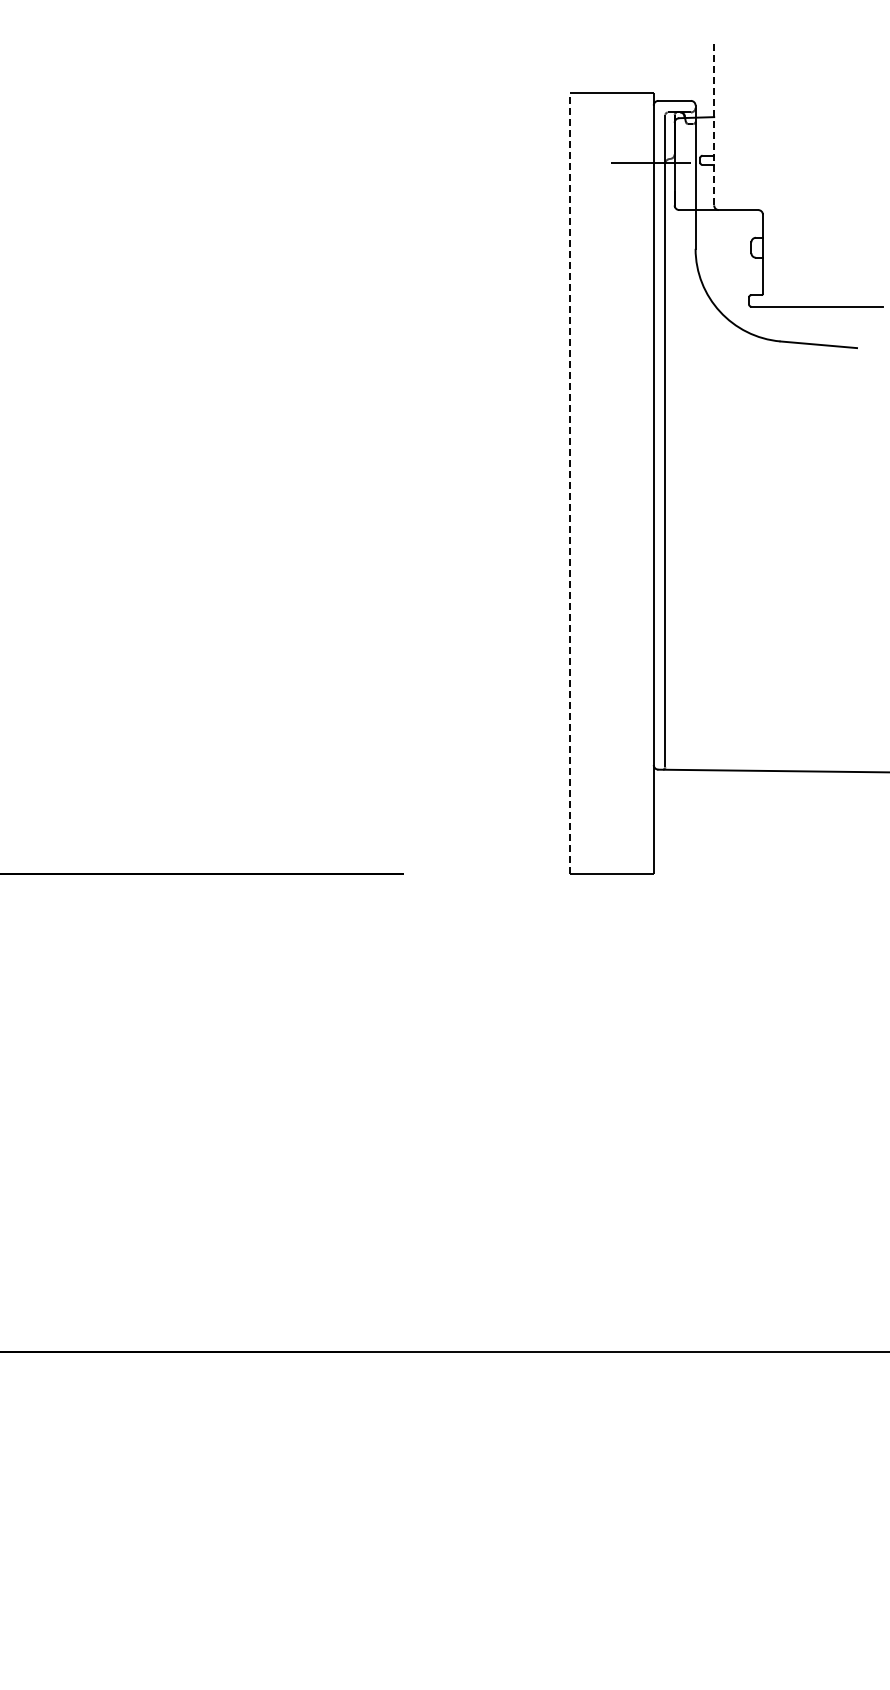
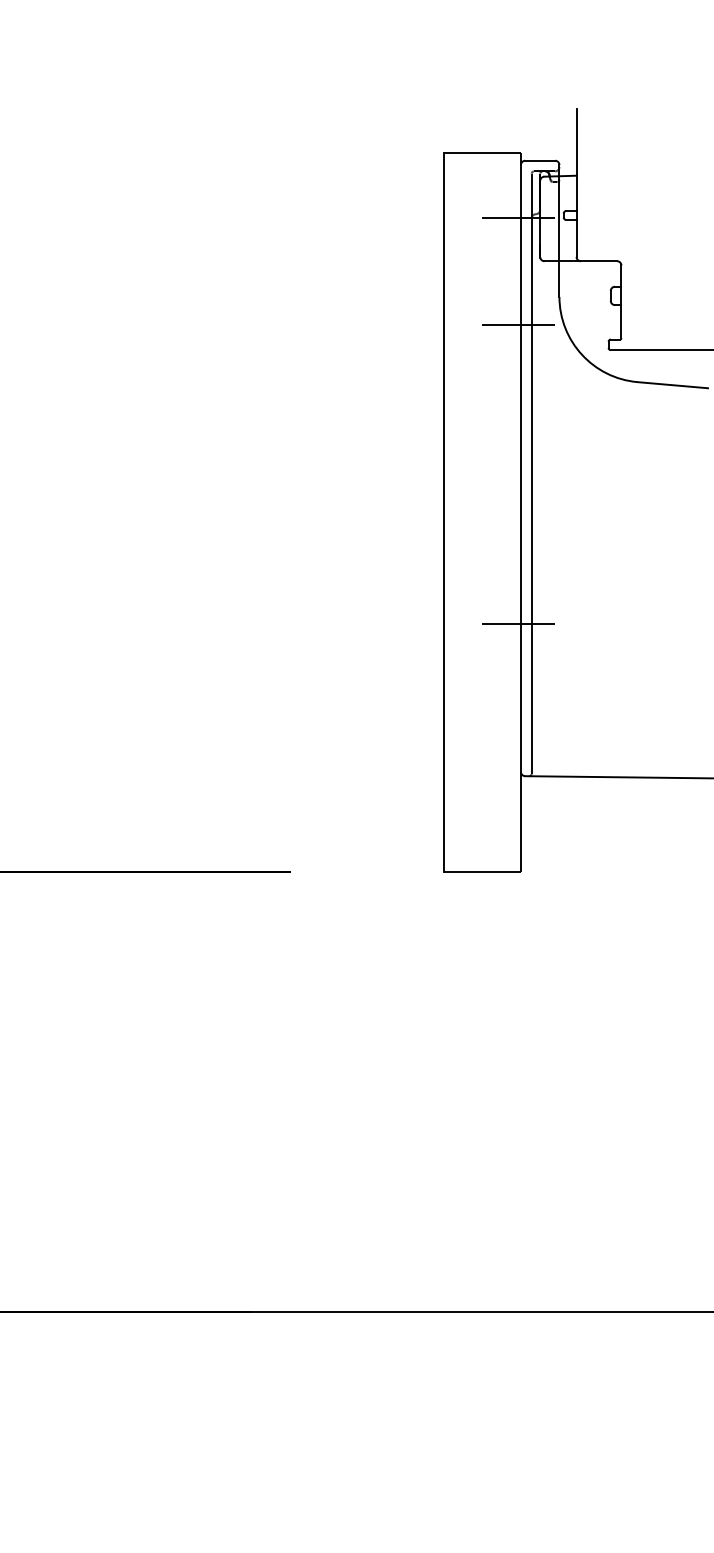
line: (714, 124) -> (576, 182), dashed -> solid
line: (650, 278) -> (517, 324), added
line: (570, 482) -> (444, 511), dashed -> solid
line: (650, 604) -> (517, 624), added

